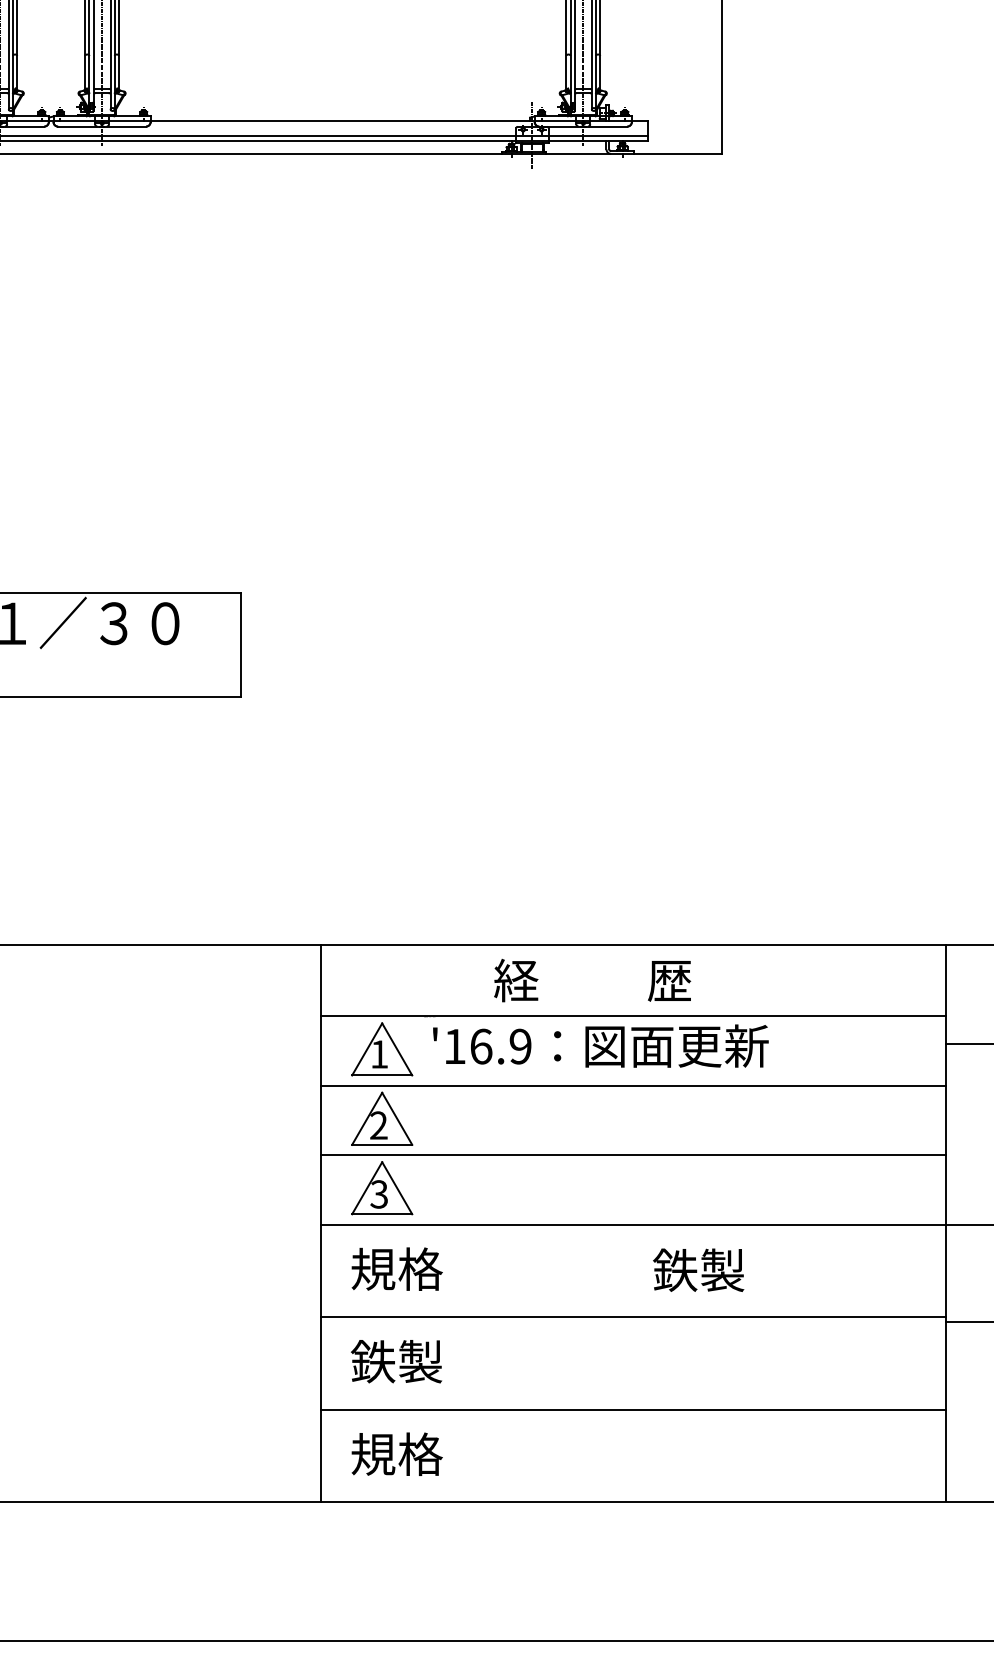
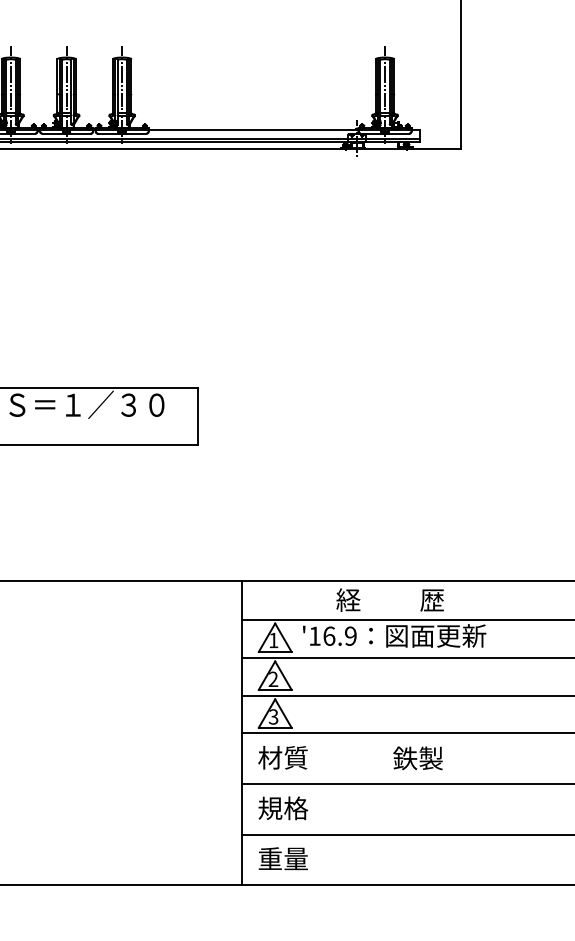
text: (397, 1268) -> (283, 757), 規格 -> 材質
text: (697, 1270) -> (417, 758), moved
text: (397, 1362) -> (283, 808), 鉄製 -> 規格
text: (397, 1453) -> (283, 858), 規格 -> 重量

